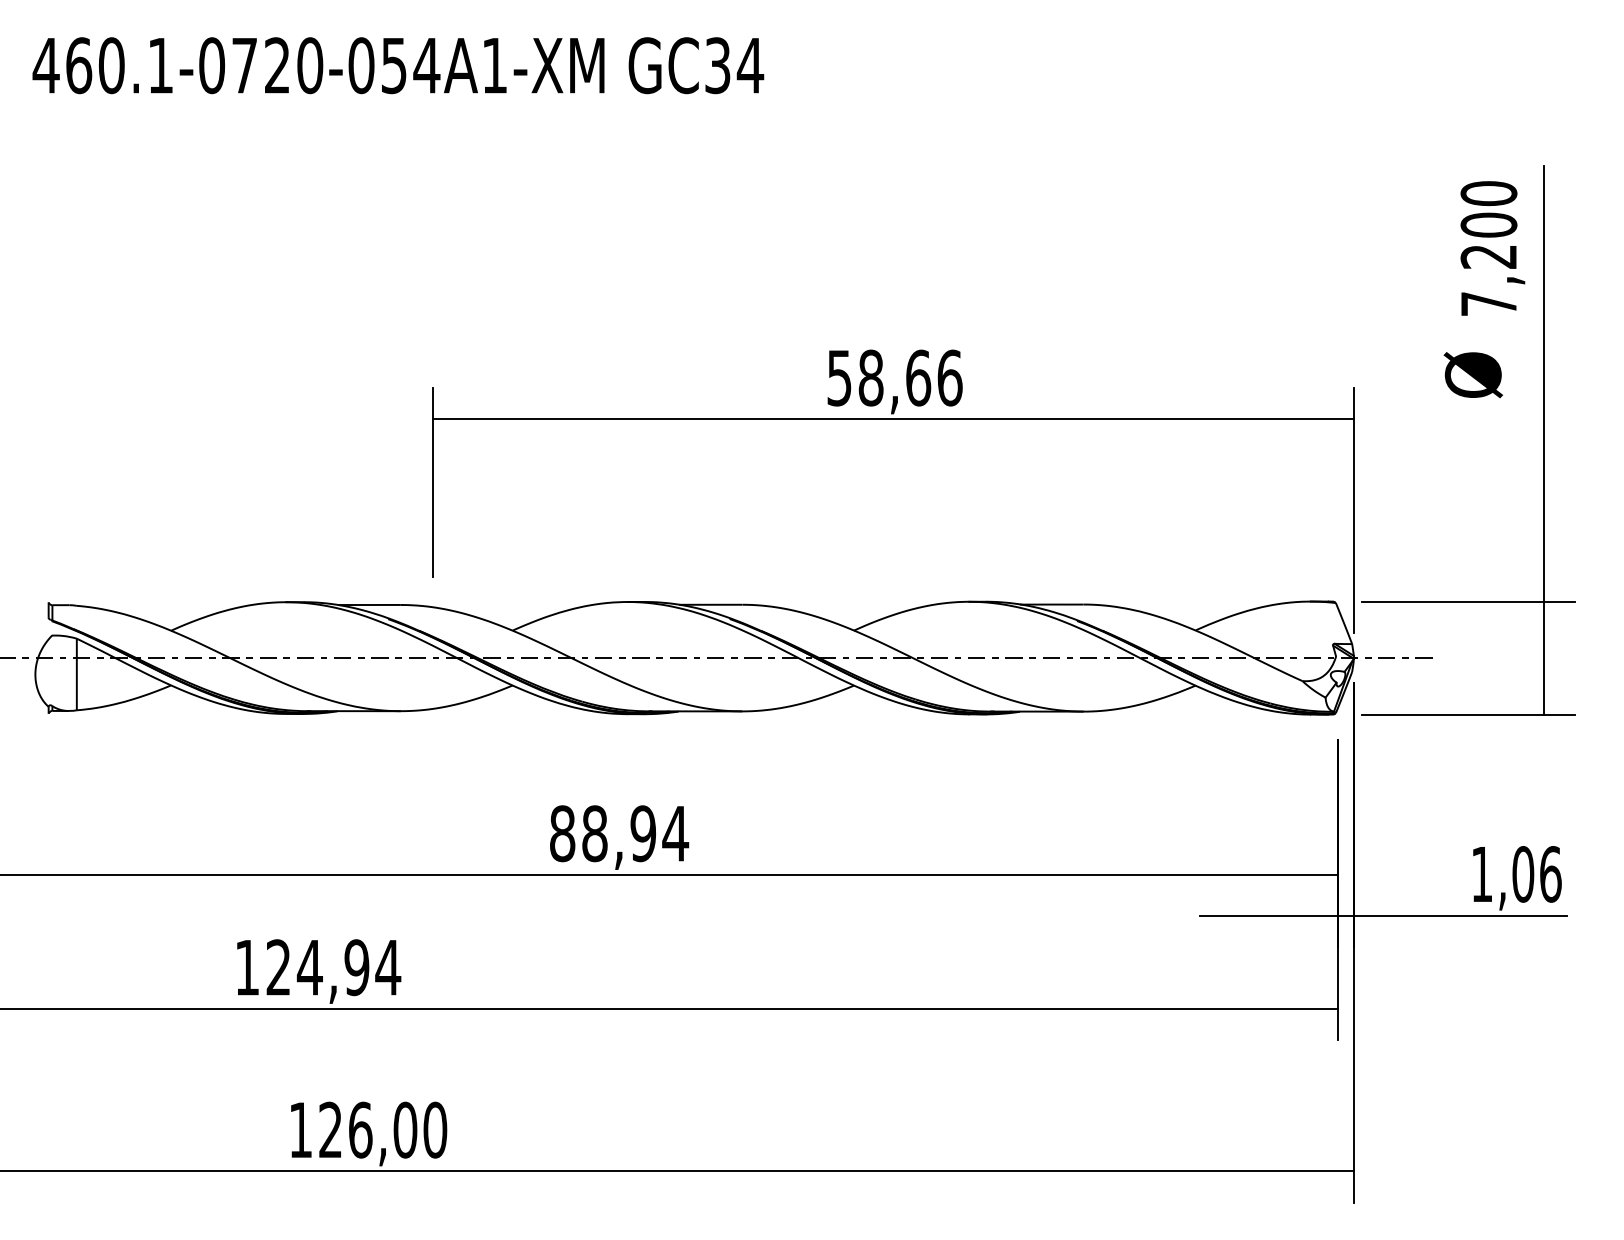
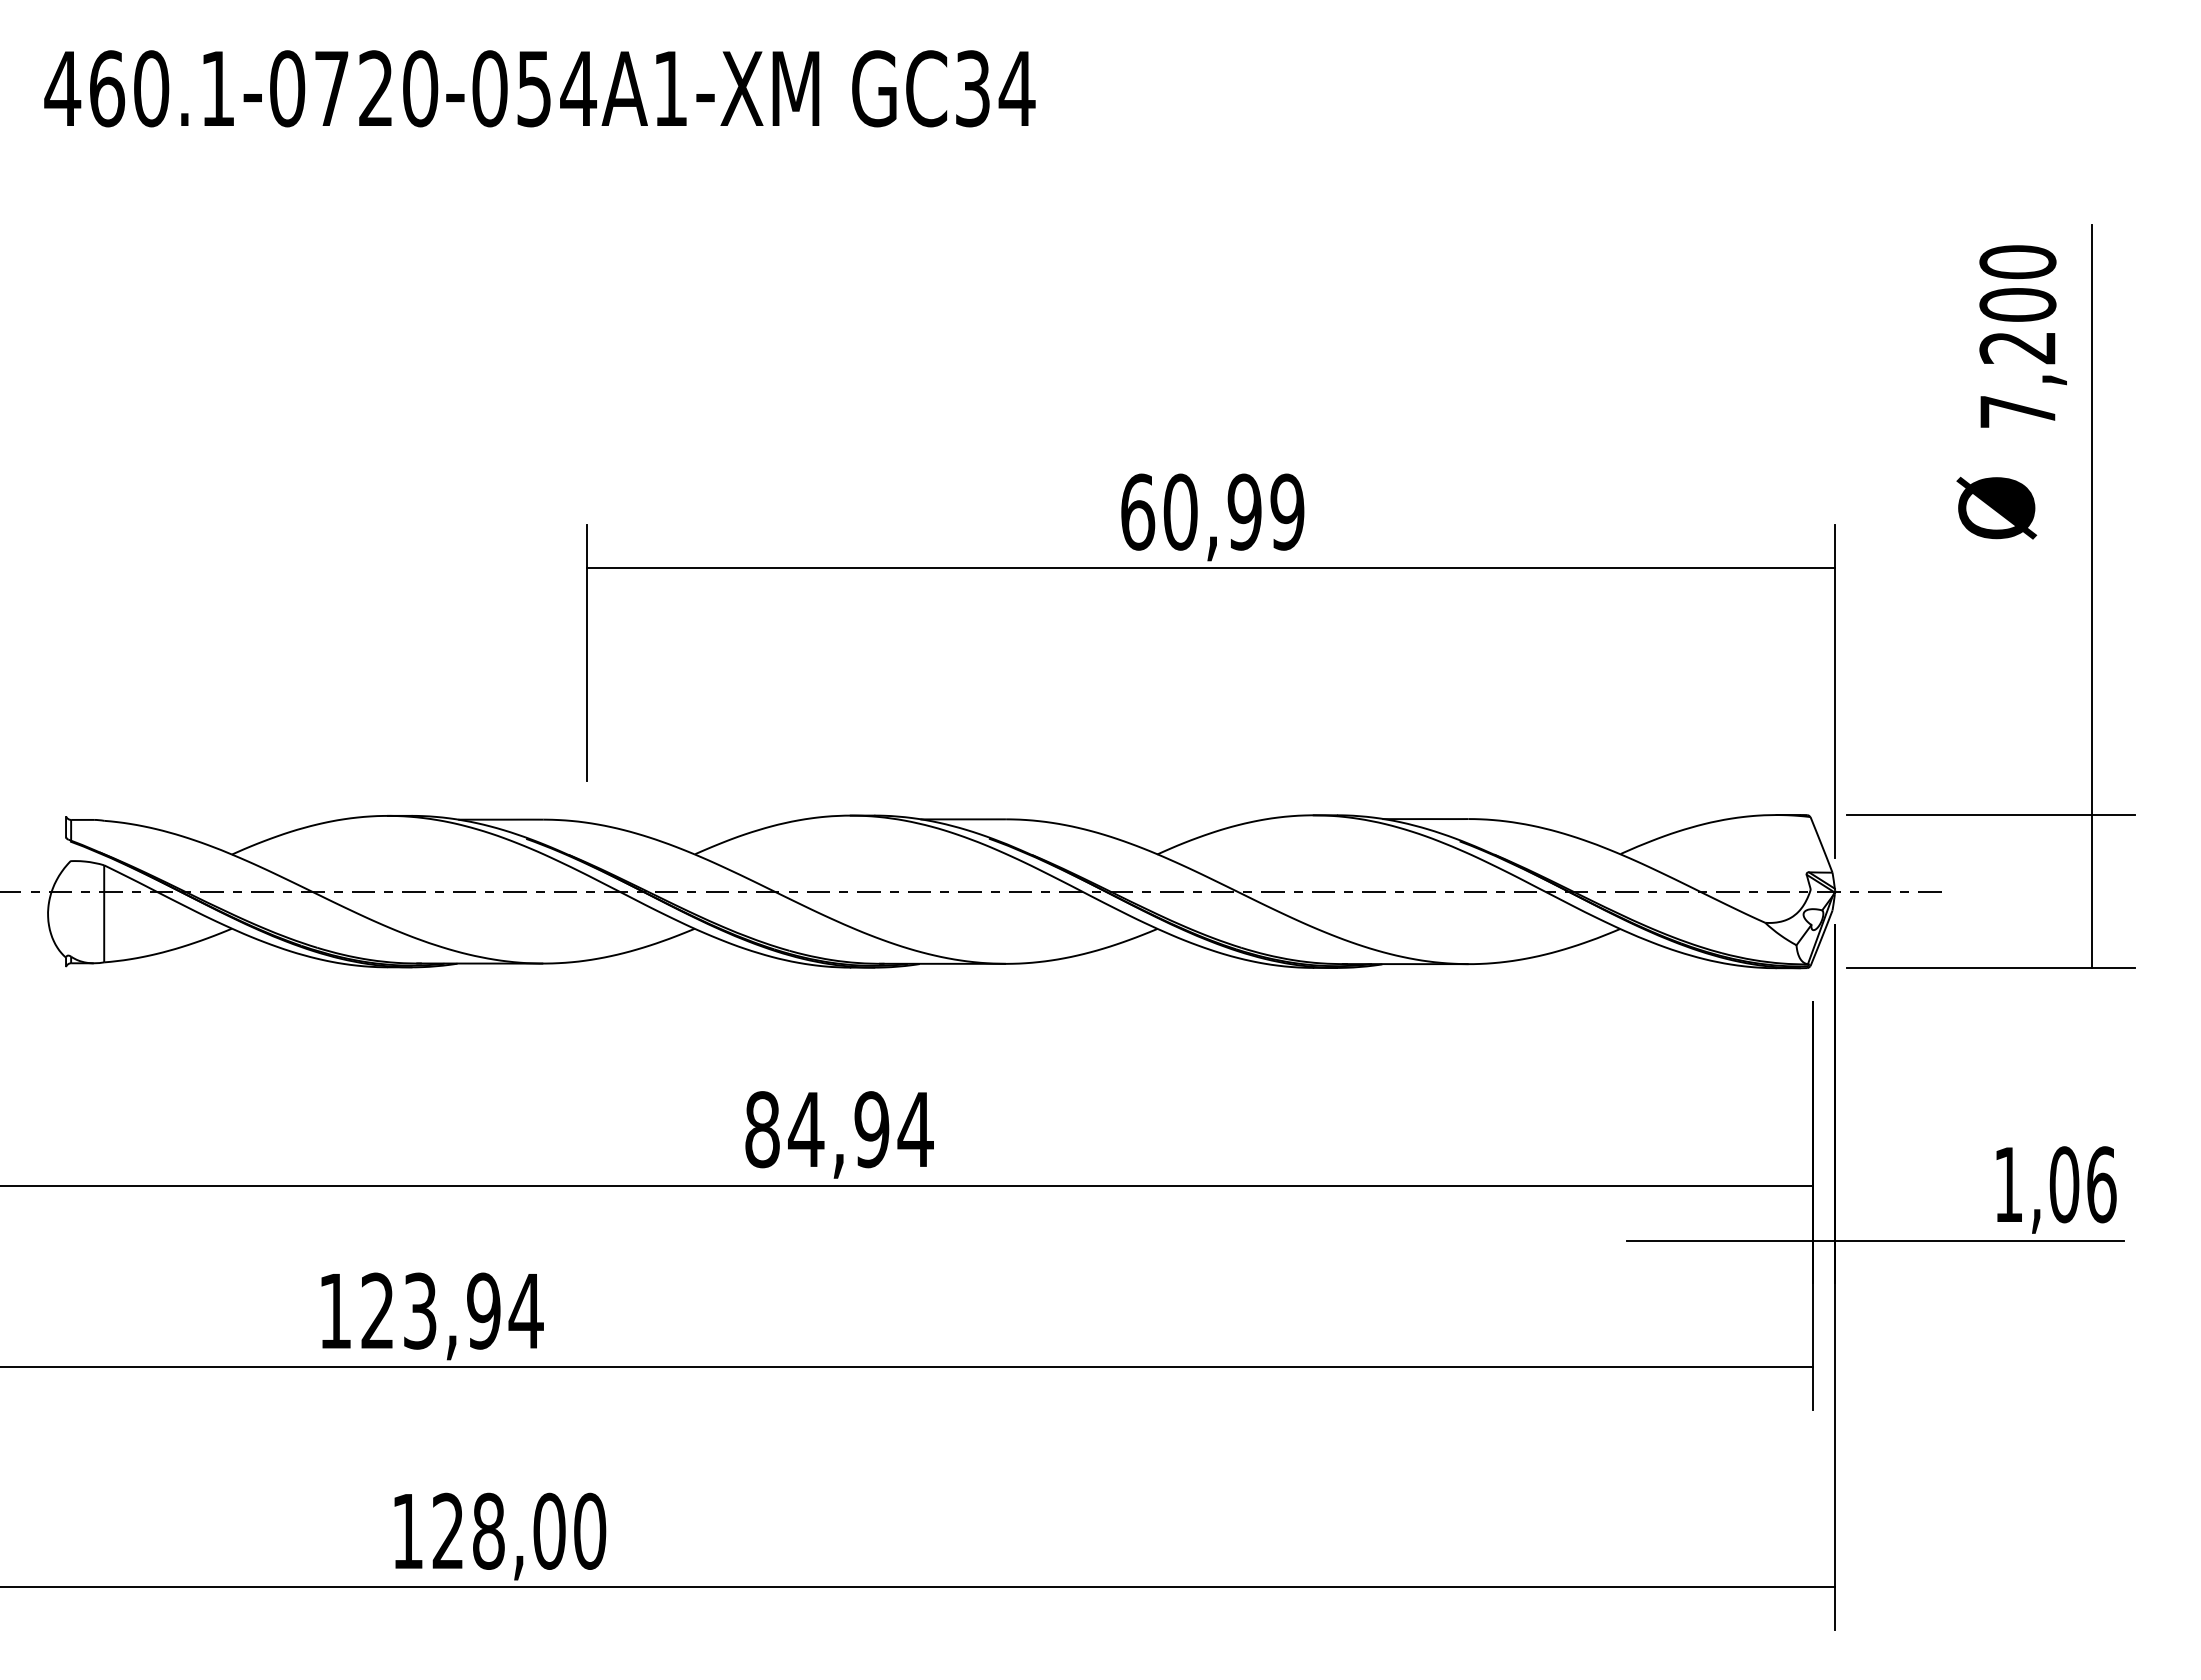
text: (894, 377) -> (1212, 511), 58,66 -> 60,99
text: (595, 833) -> (806, 1129), 88,94 -> 84,94
text: (309, 967) -> (419, 1310), 124,94 -> 123,94
text: (361, 1129) -> (489, 1530), 126,00 -> 128,00

